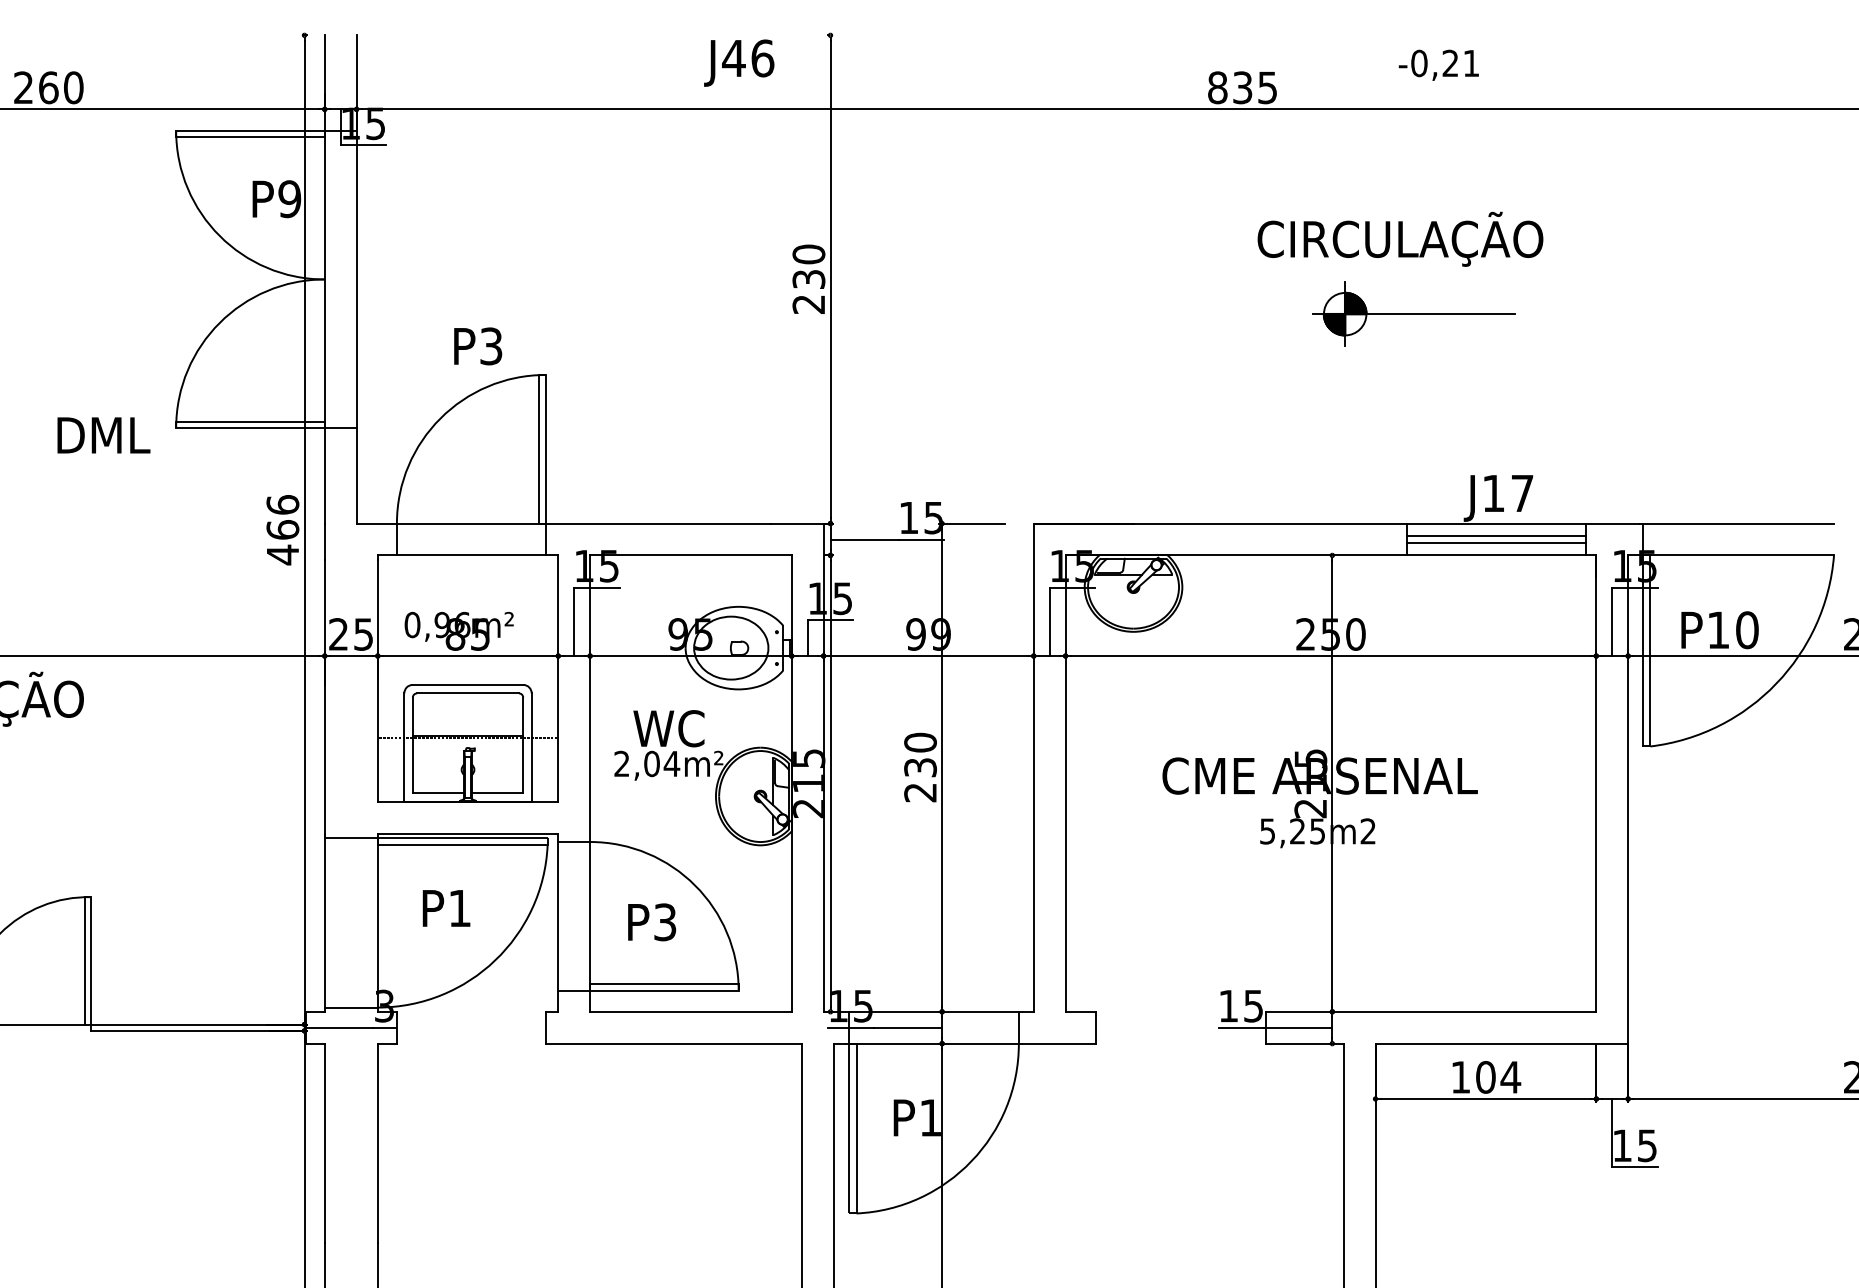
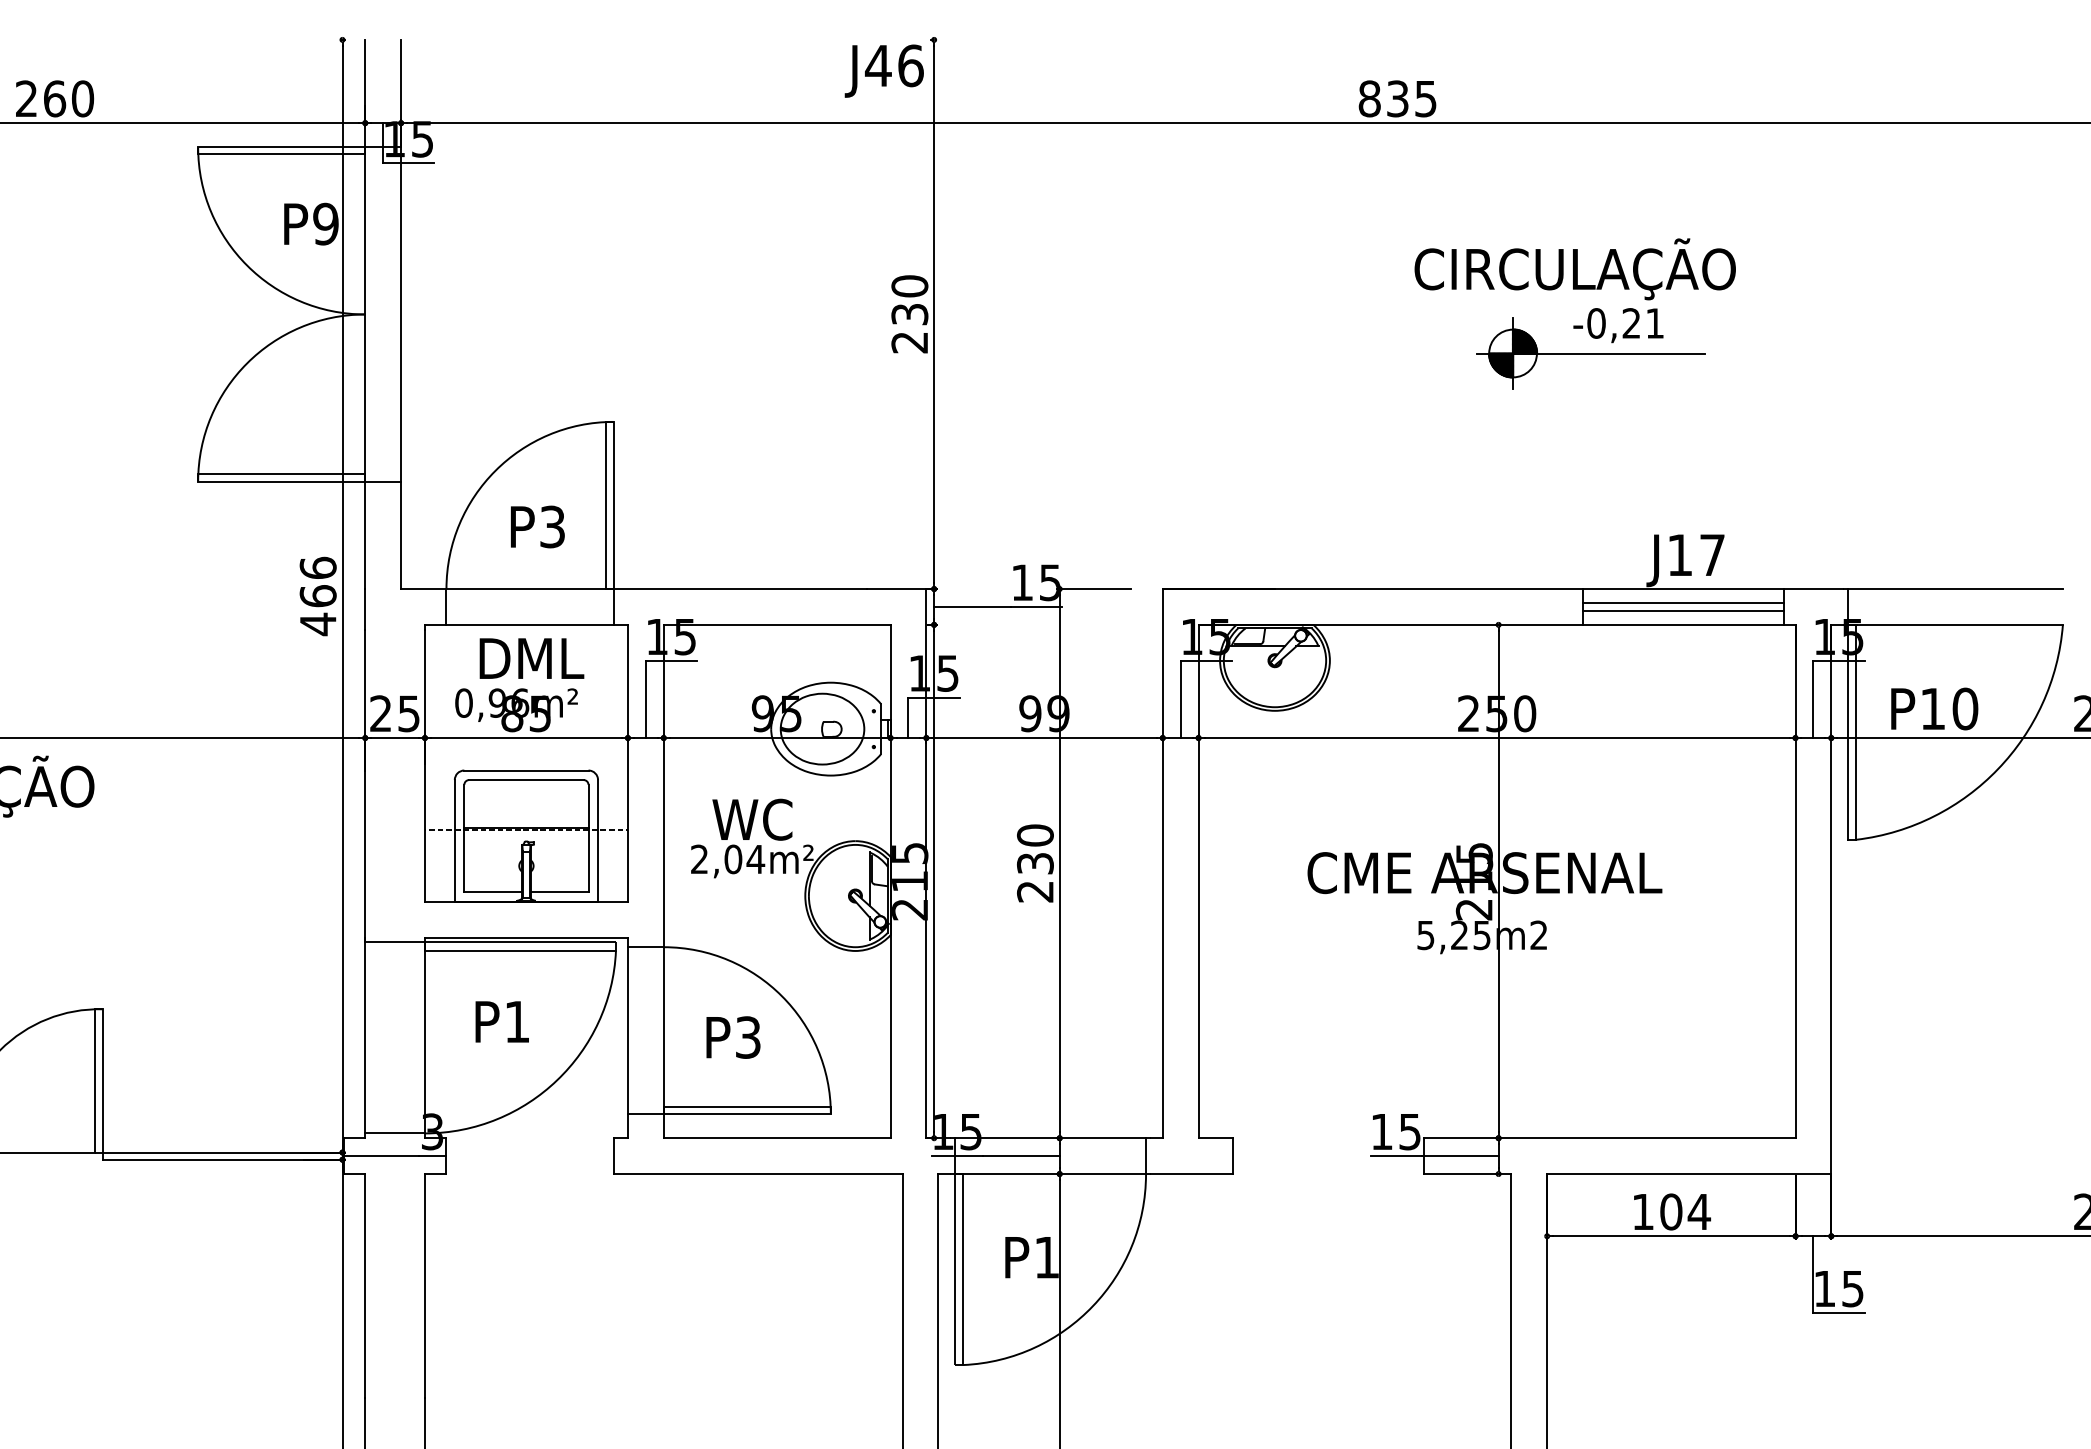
text: (739, 62) -> (884, 70), moved
text: (1438, 64) -> (1618, 324), moved
text: (478, 346) -> (538, 527), moved
text: (103, 435) -> (531, 658), moved

